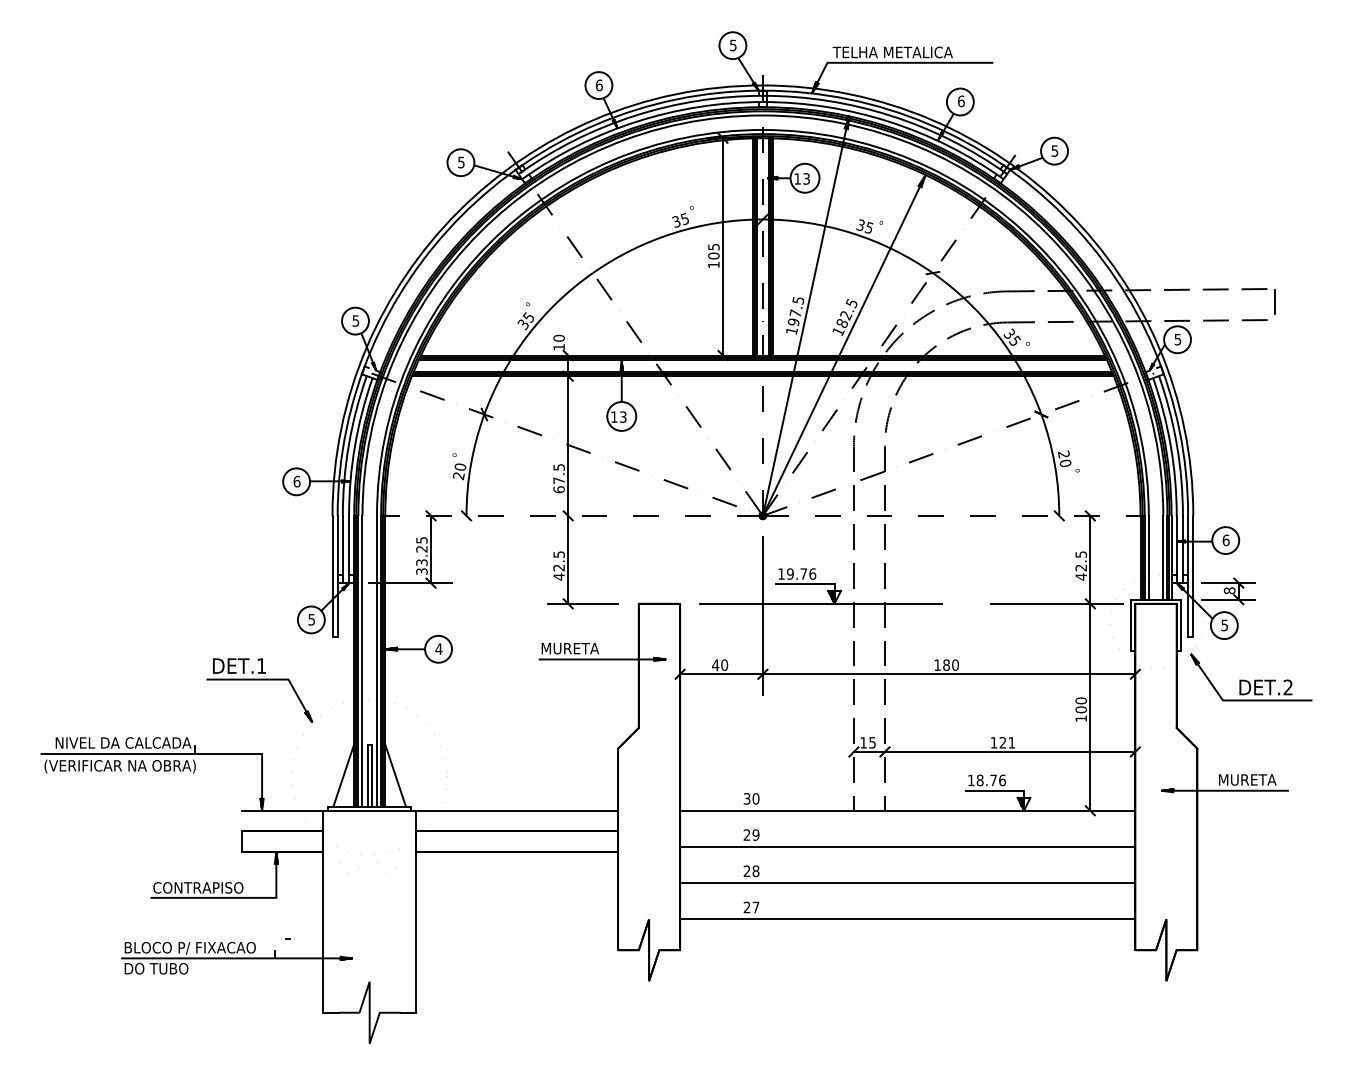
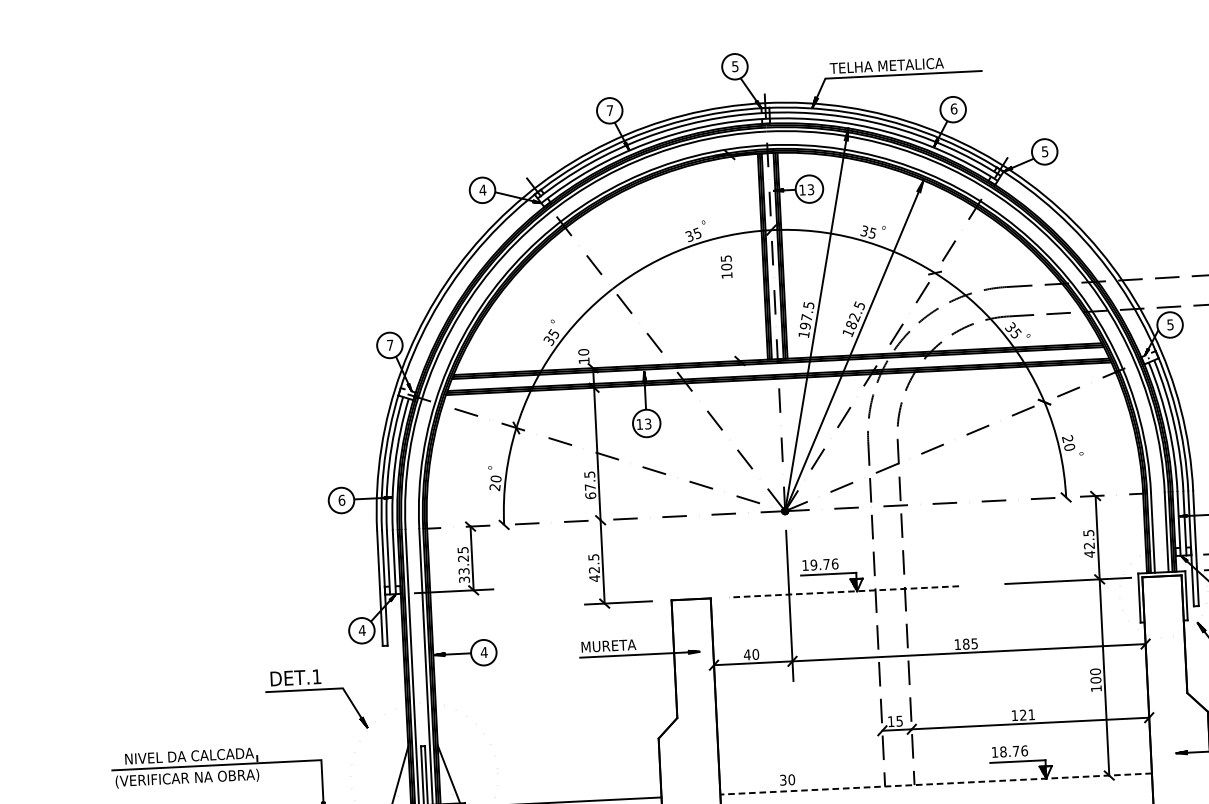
text: (599, 85) -> (610, 110), 6 -> 7
text: (460, 162) -> (482, 190), 5 -> 4
line: (723, 246) -> (735, 257), removed
text: (355, 320) -> (389, 344), 5 -> 7
line: (820, 603) -> (843, 591), solid -> dashed
text: (311, 619) -> (362, 630), 5 -> 4
text: (955, 664) -> (974, 643), 180 -> 185
line: (907, 810) -> (935, 783), solid -> dashed

